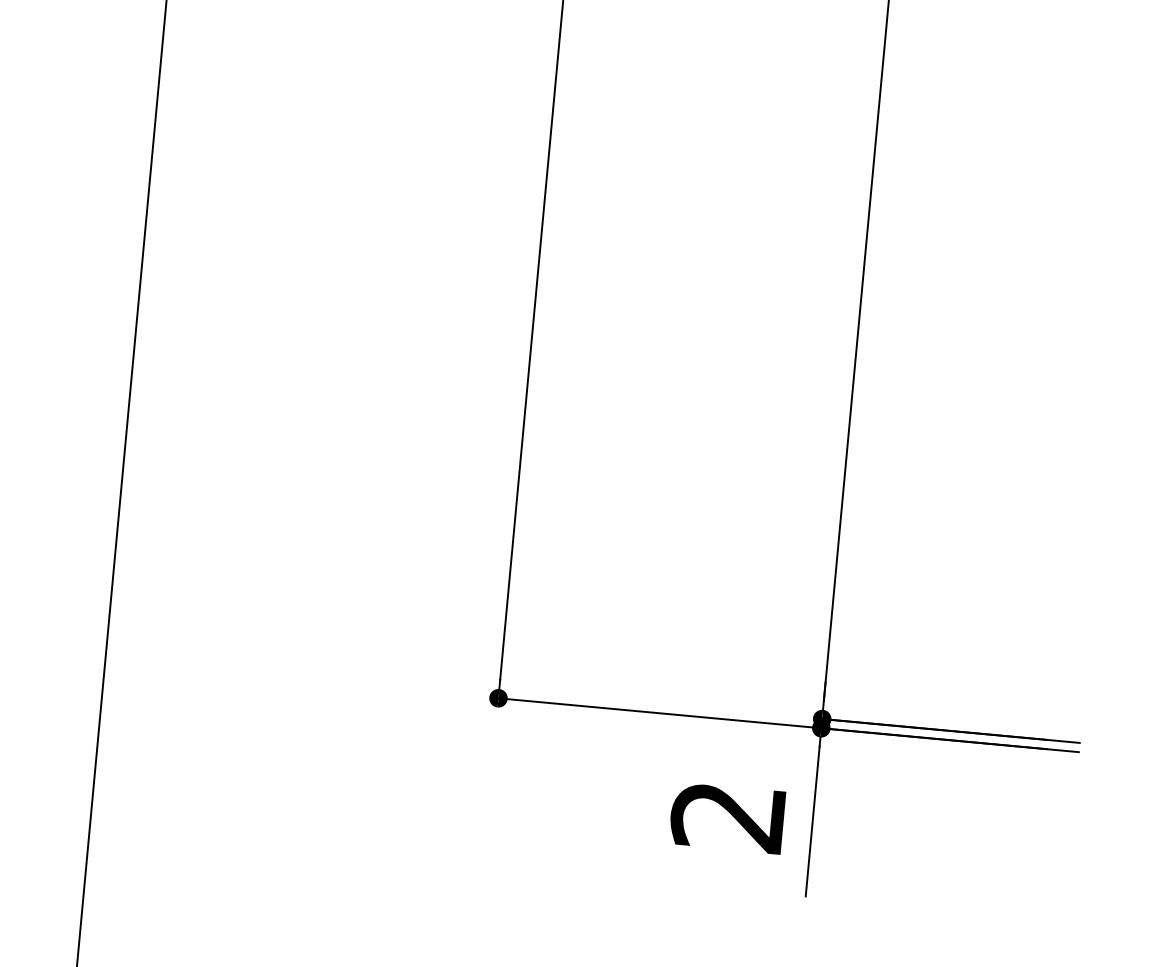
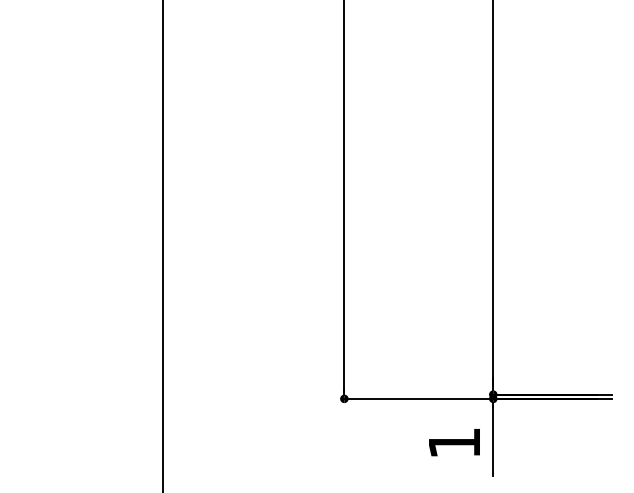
text: (726, 816) -> (453, 443), 2 -> 1

